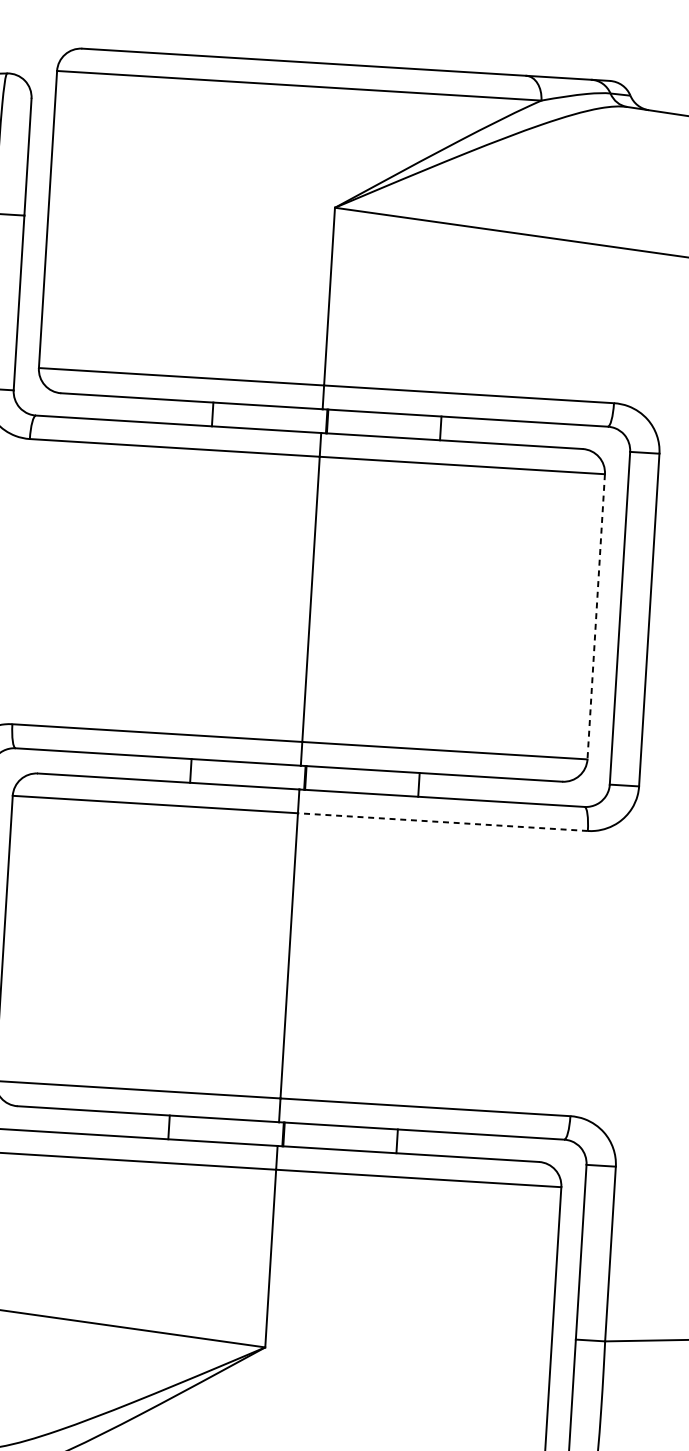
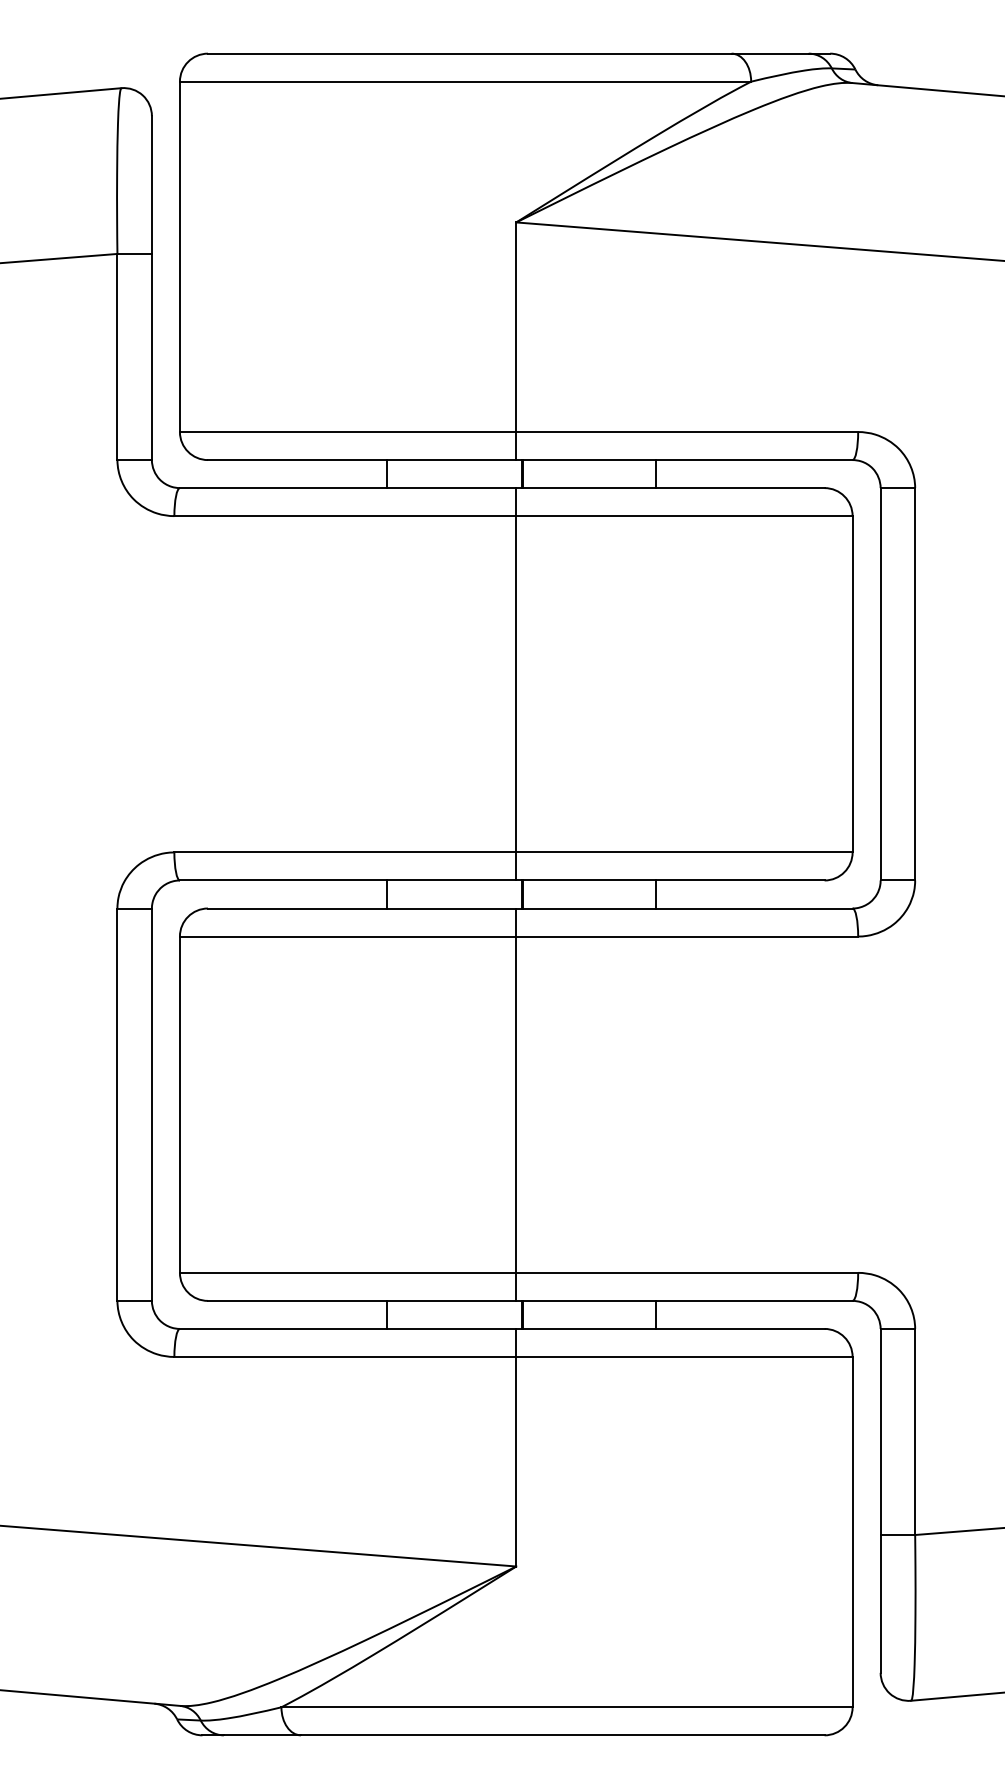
line: (596, 616) -> (852, 684), dashed -> solid
line: (443, 822) -> (687, 936), dashed -> solid

